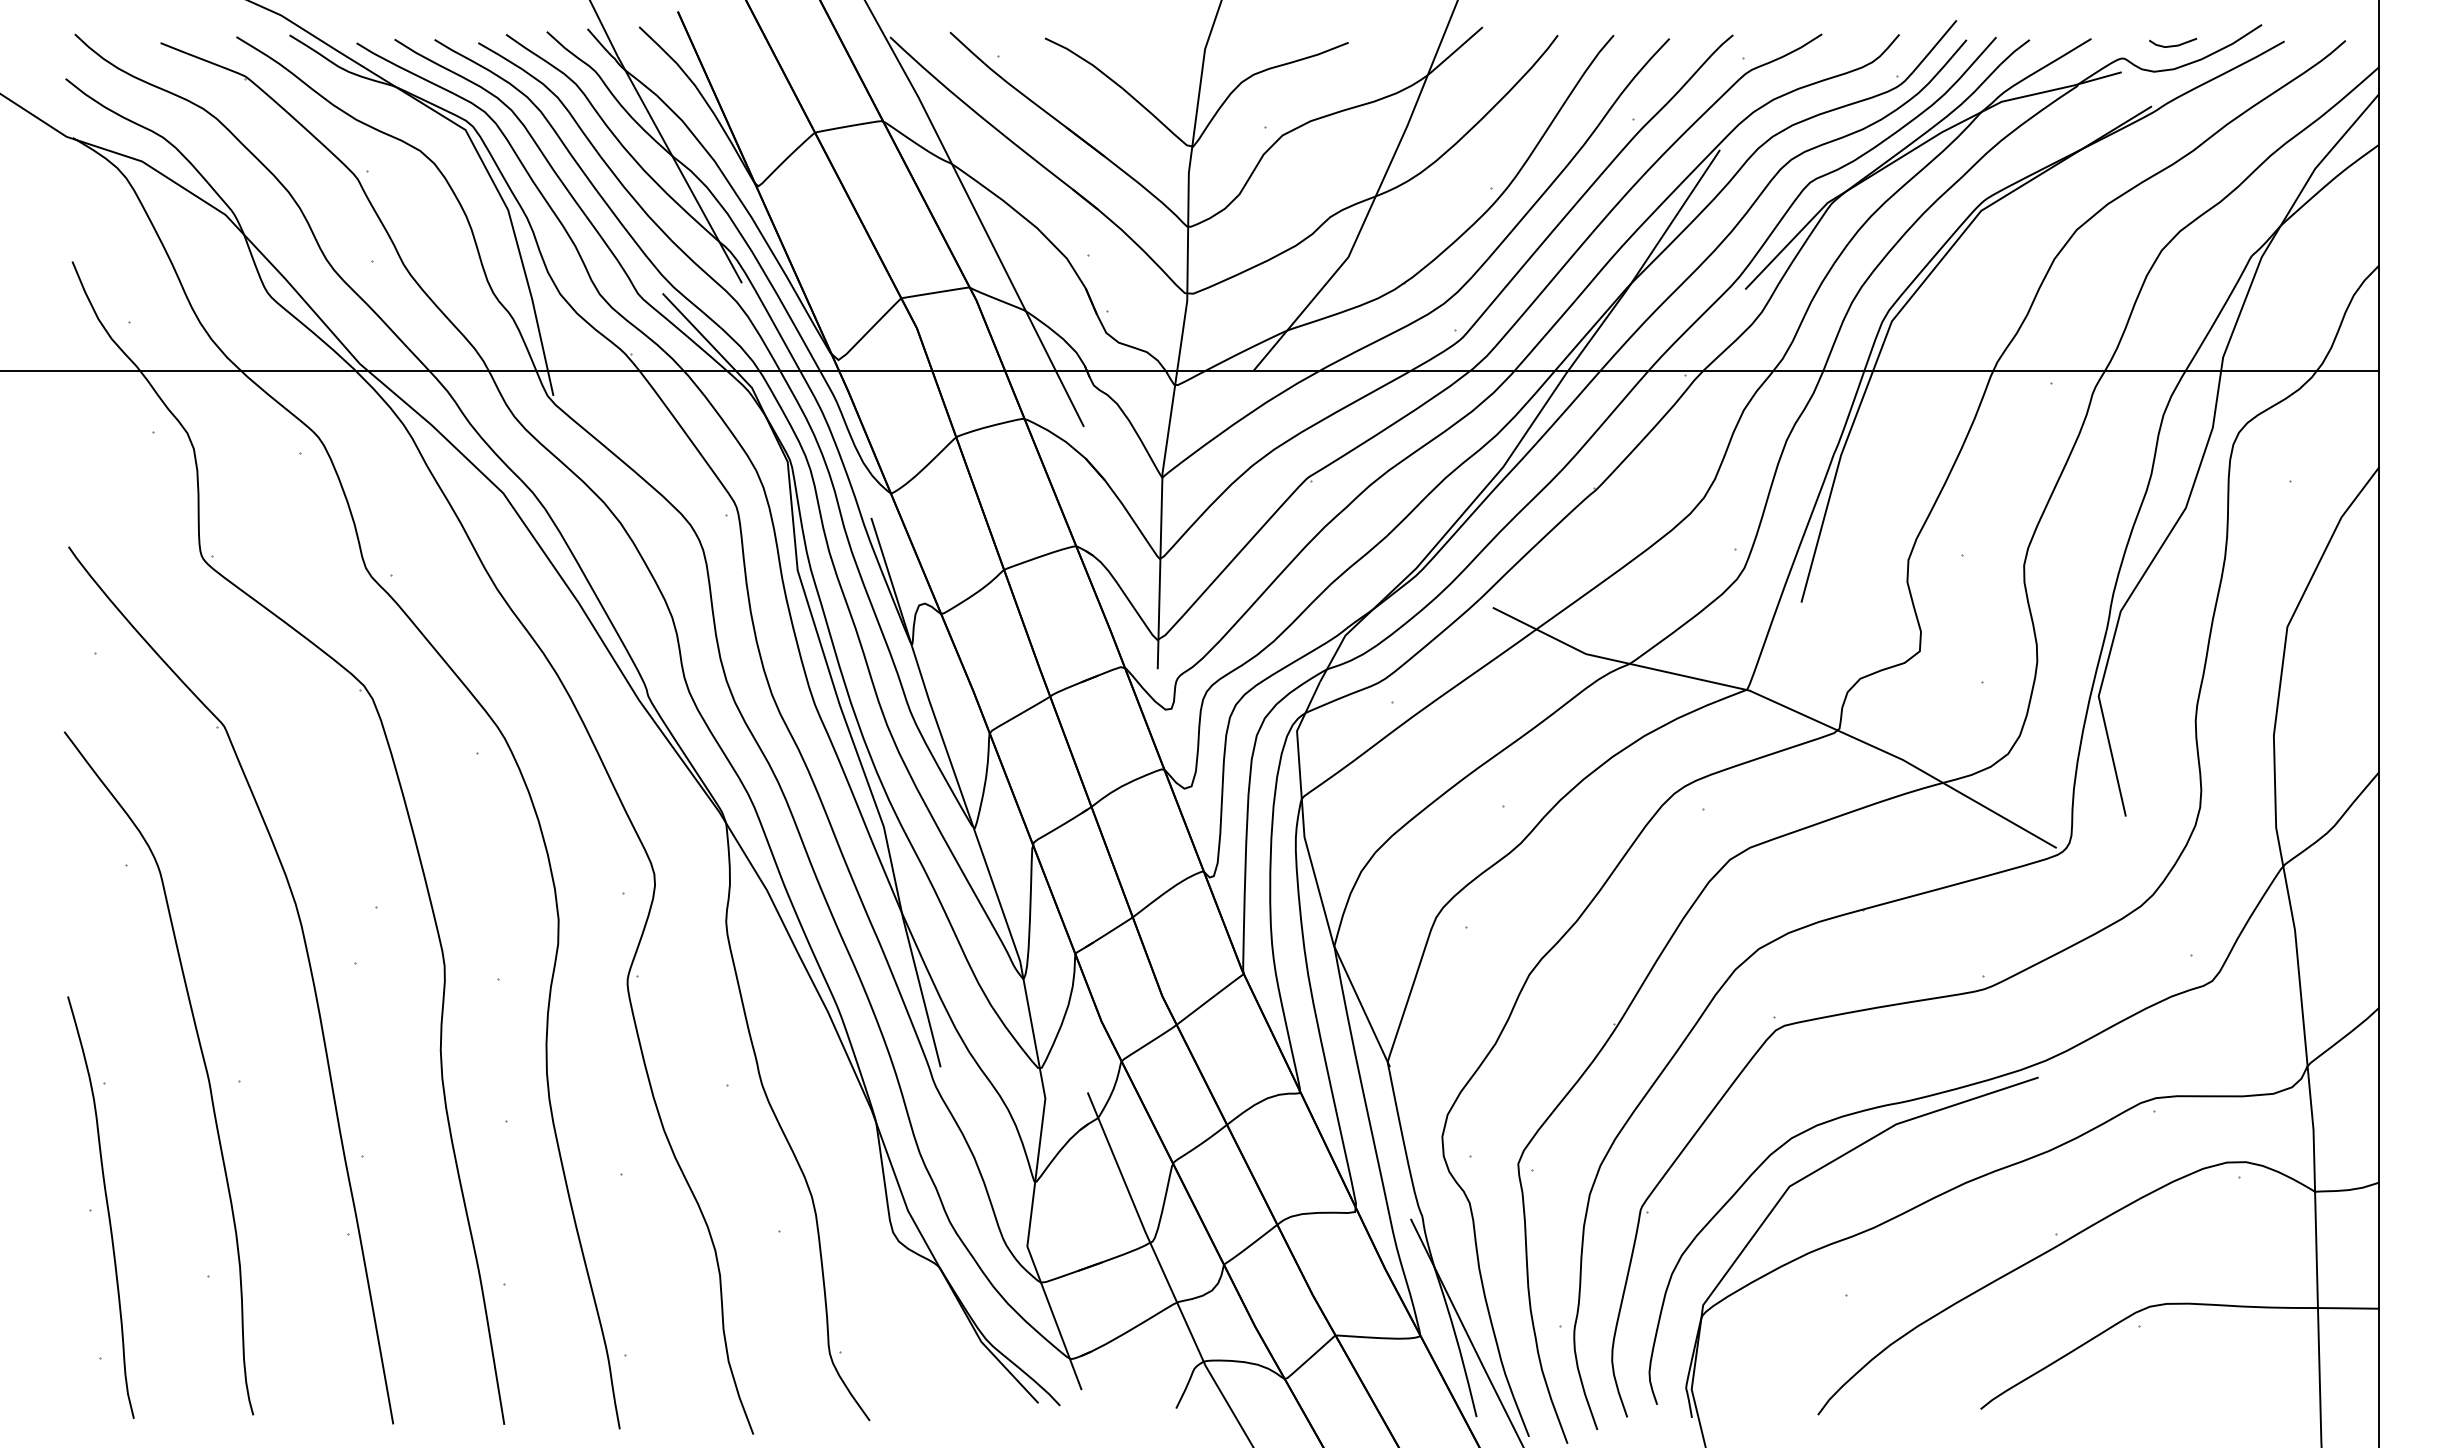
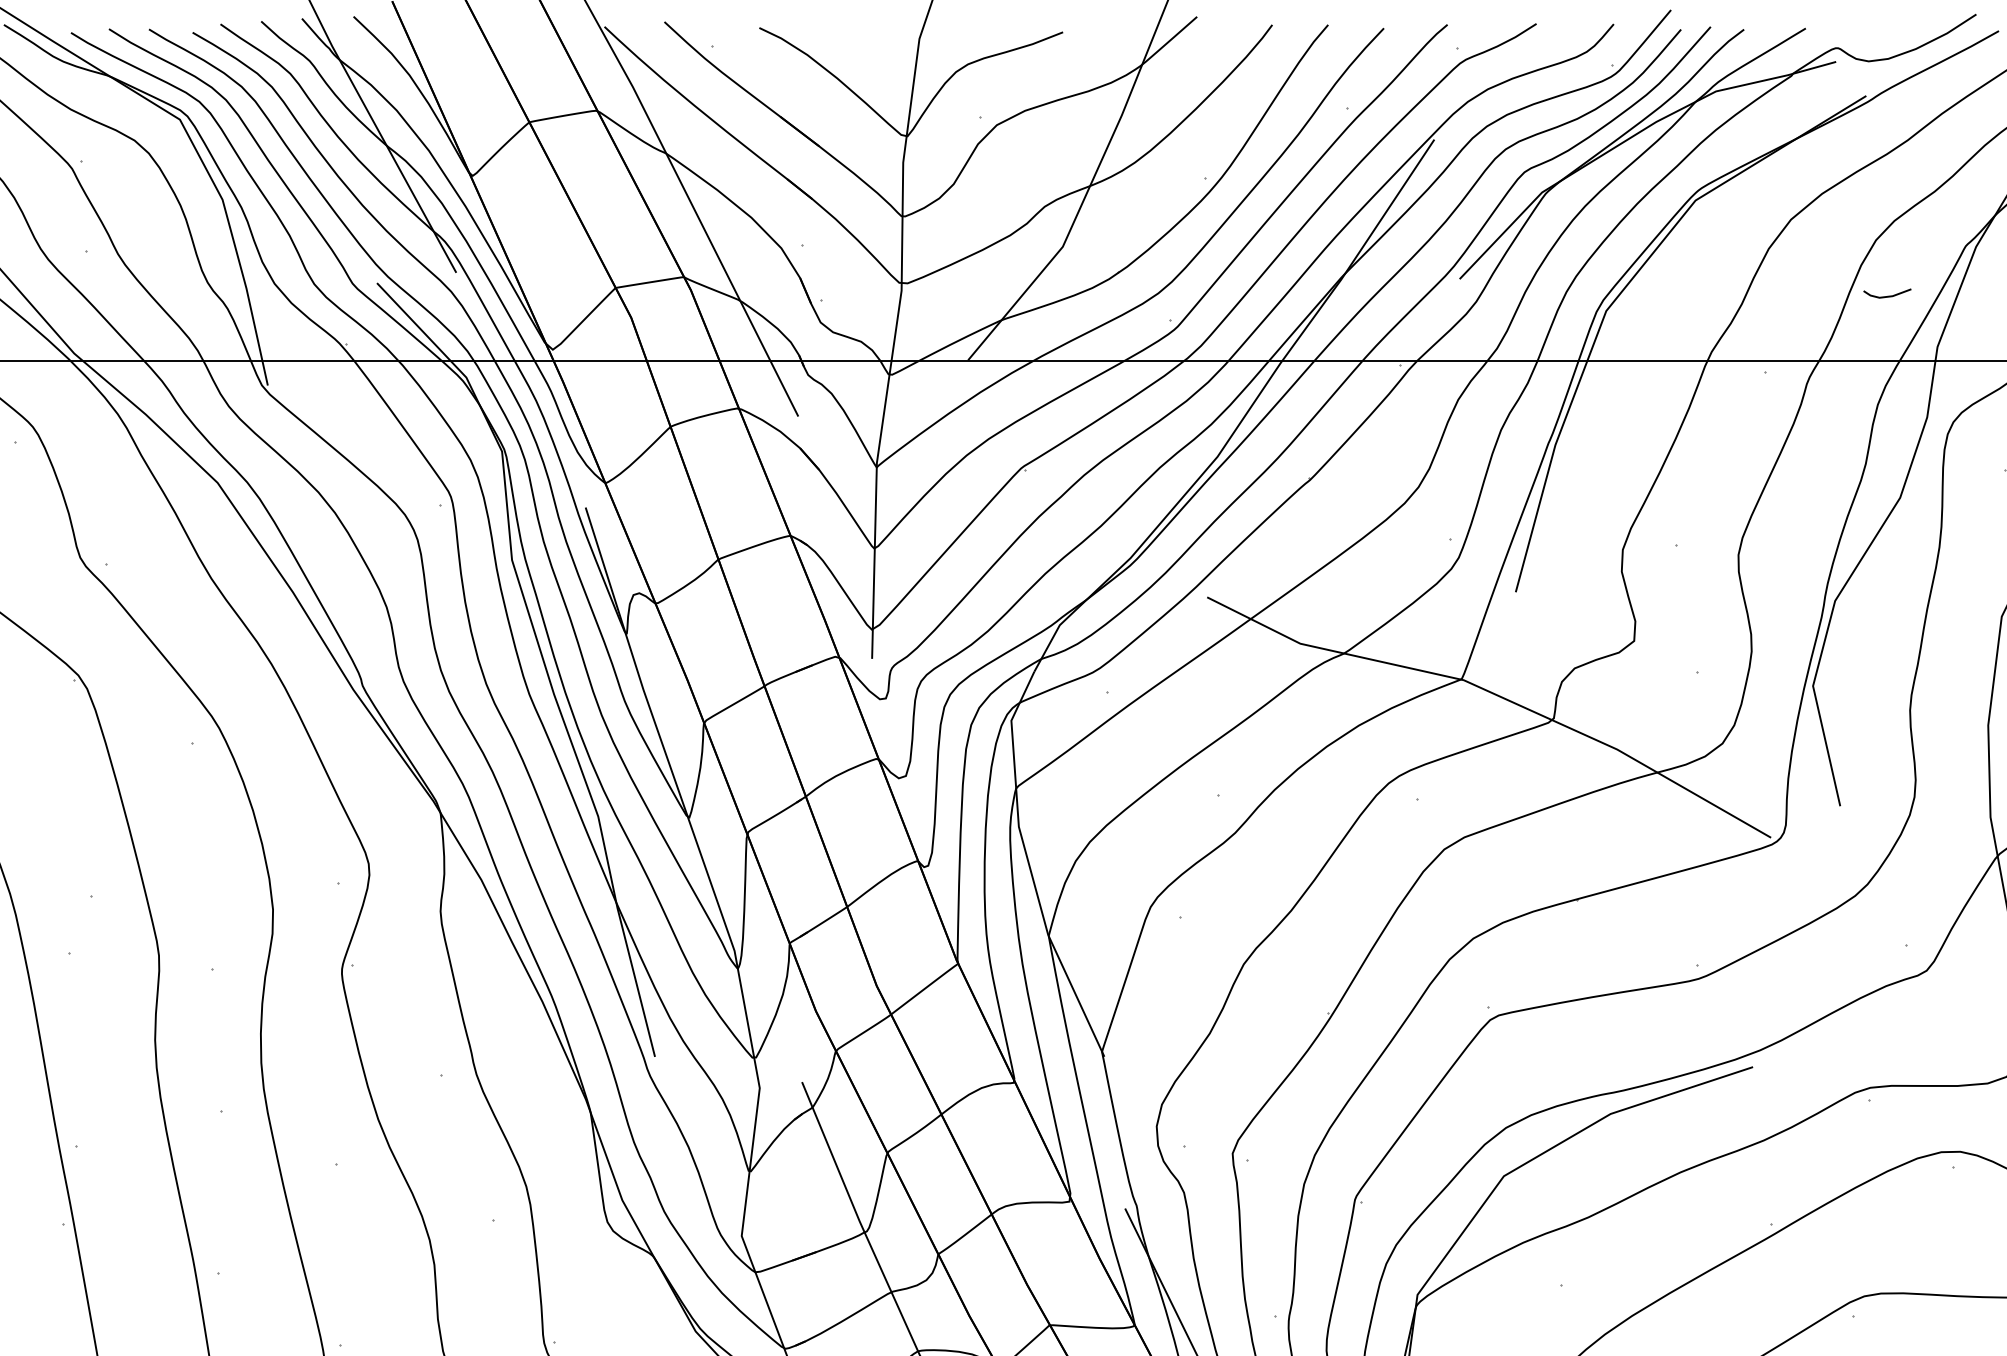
line: (2173, 45) -> (1887, 296), moved

